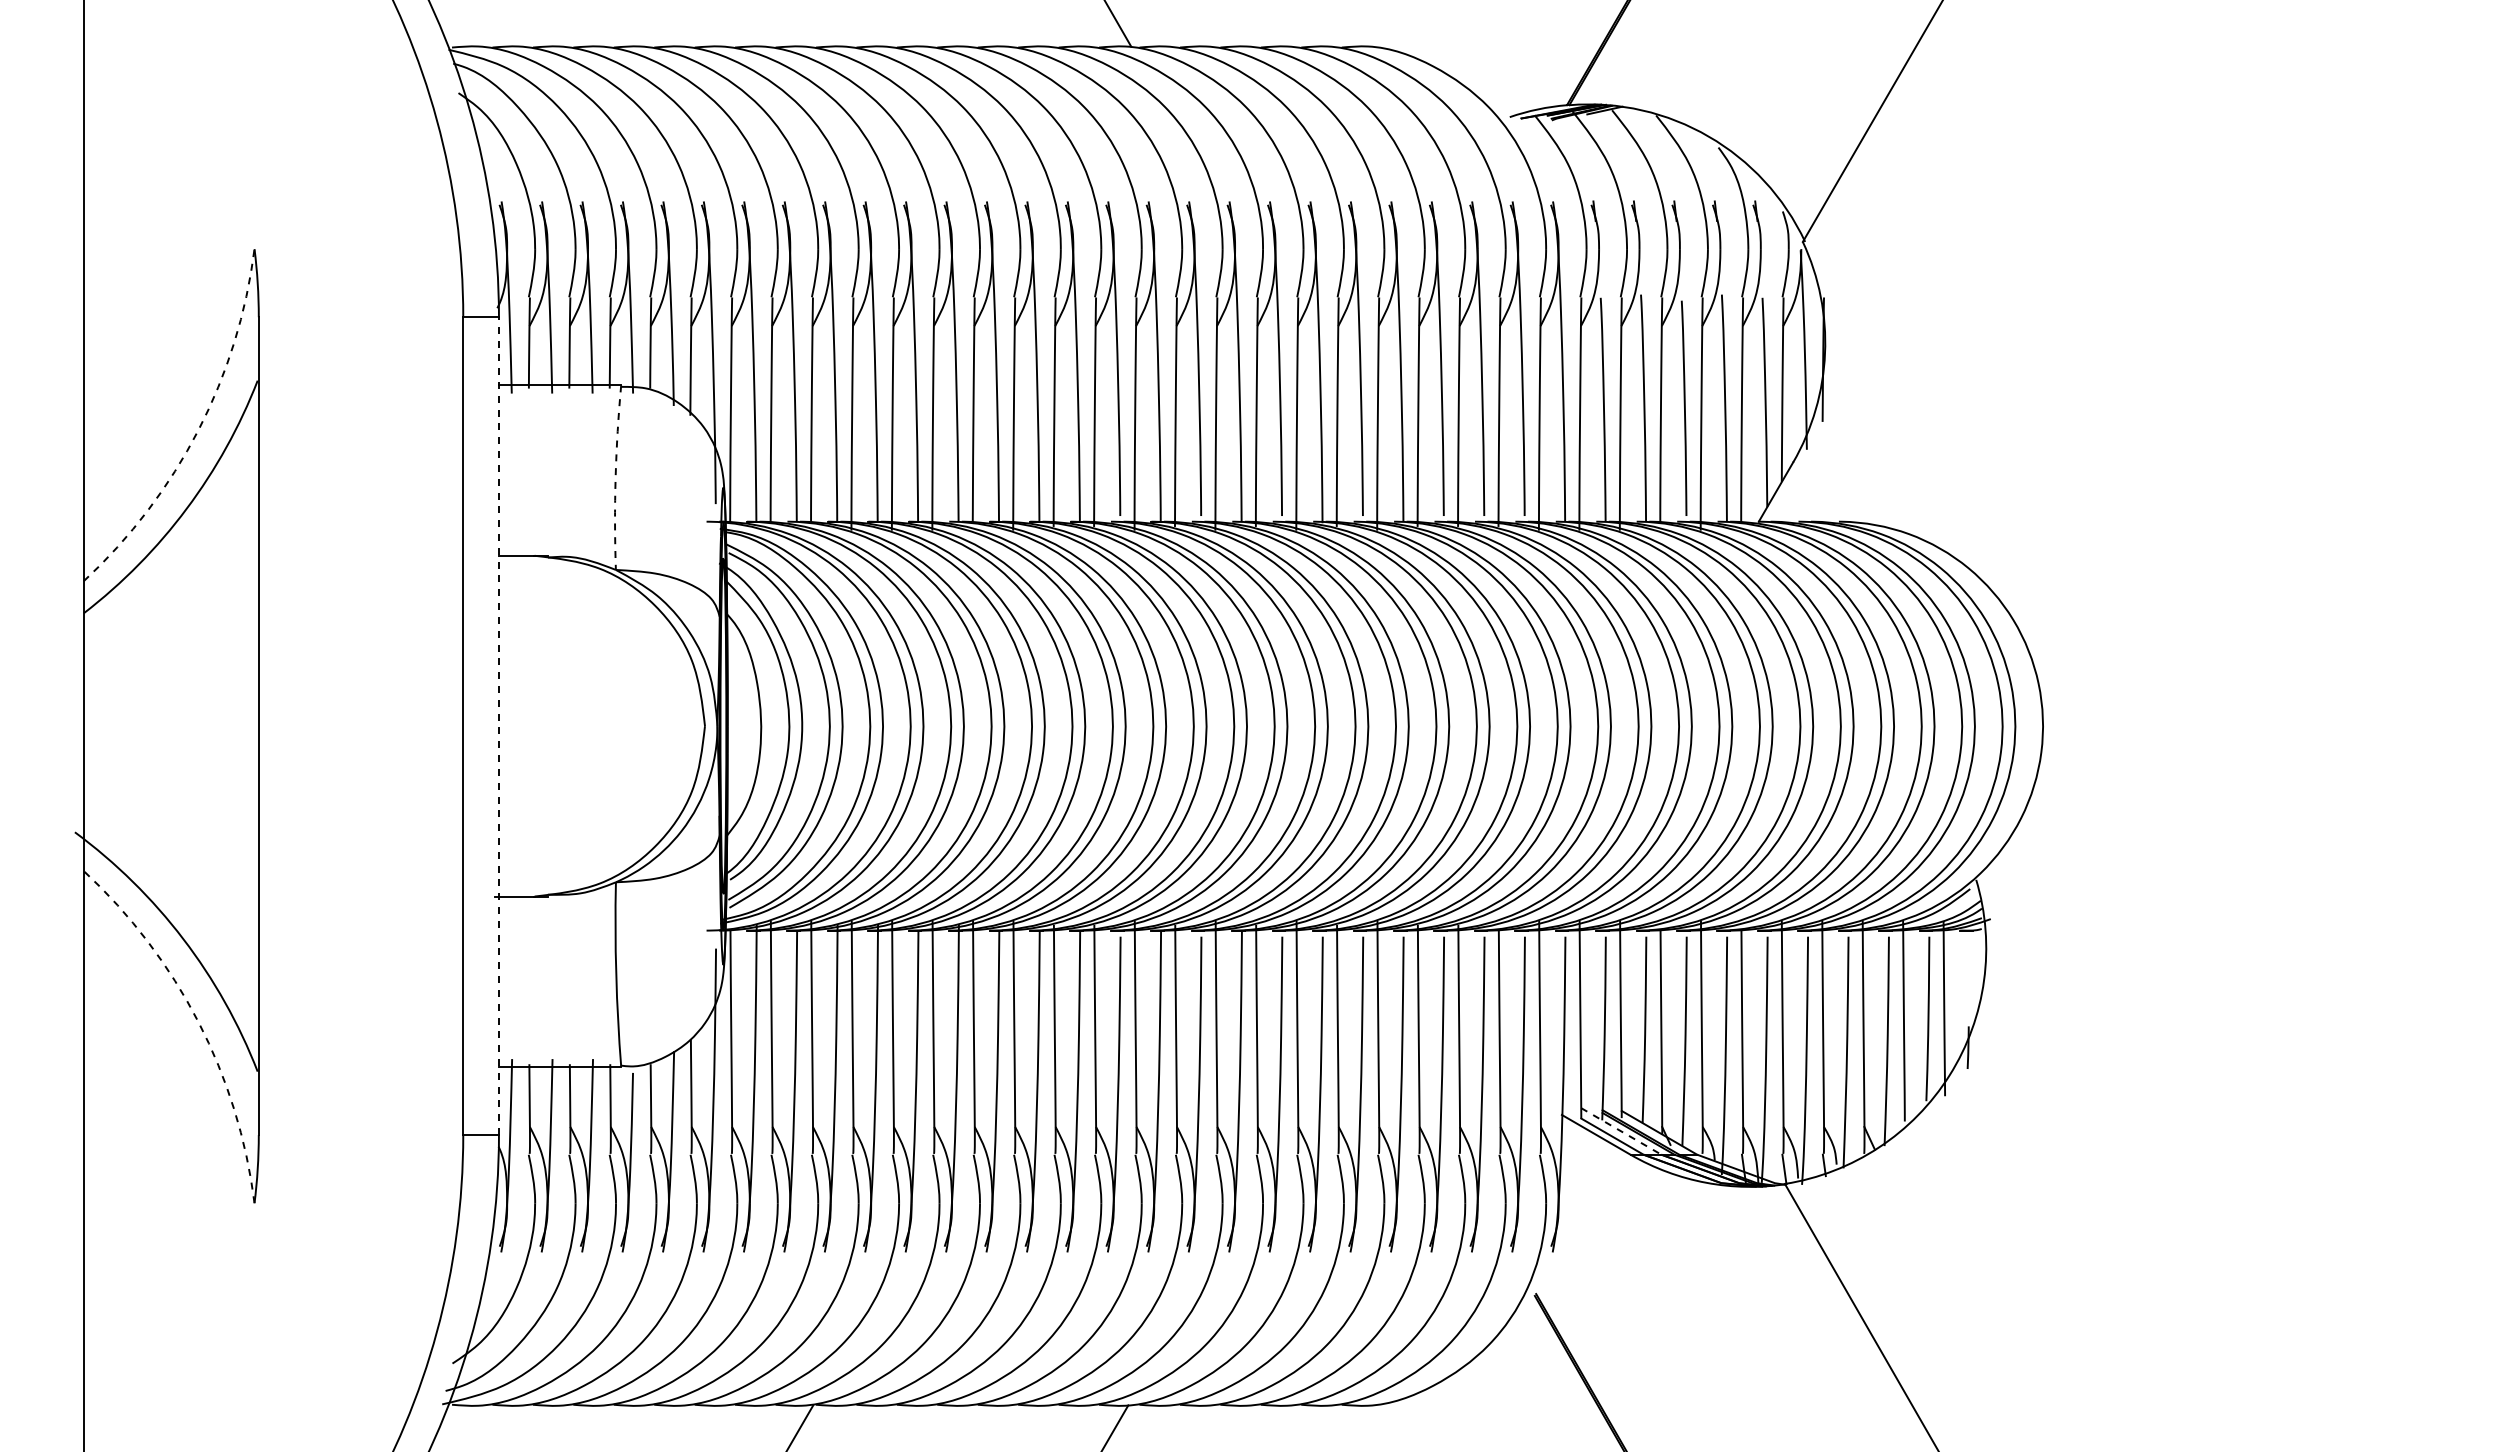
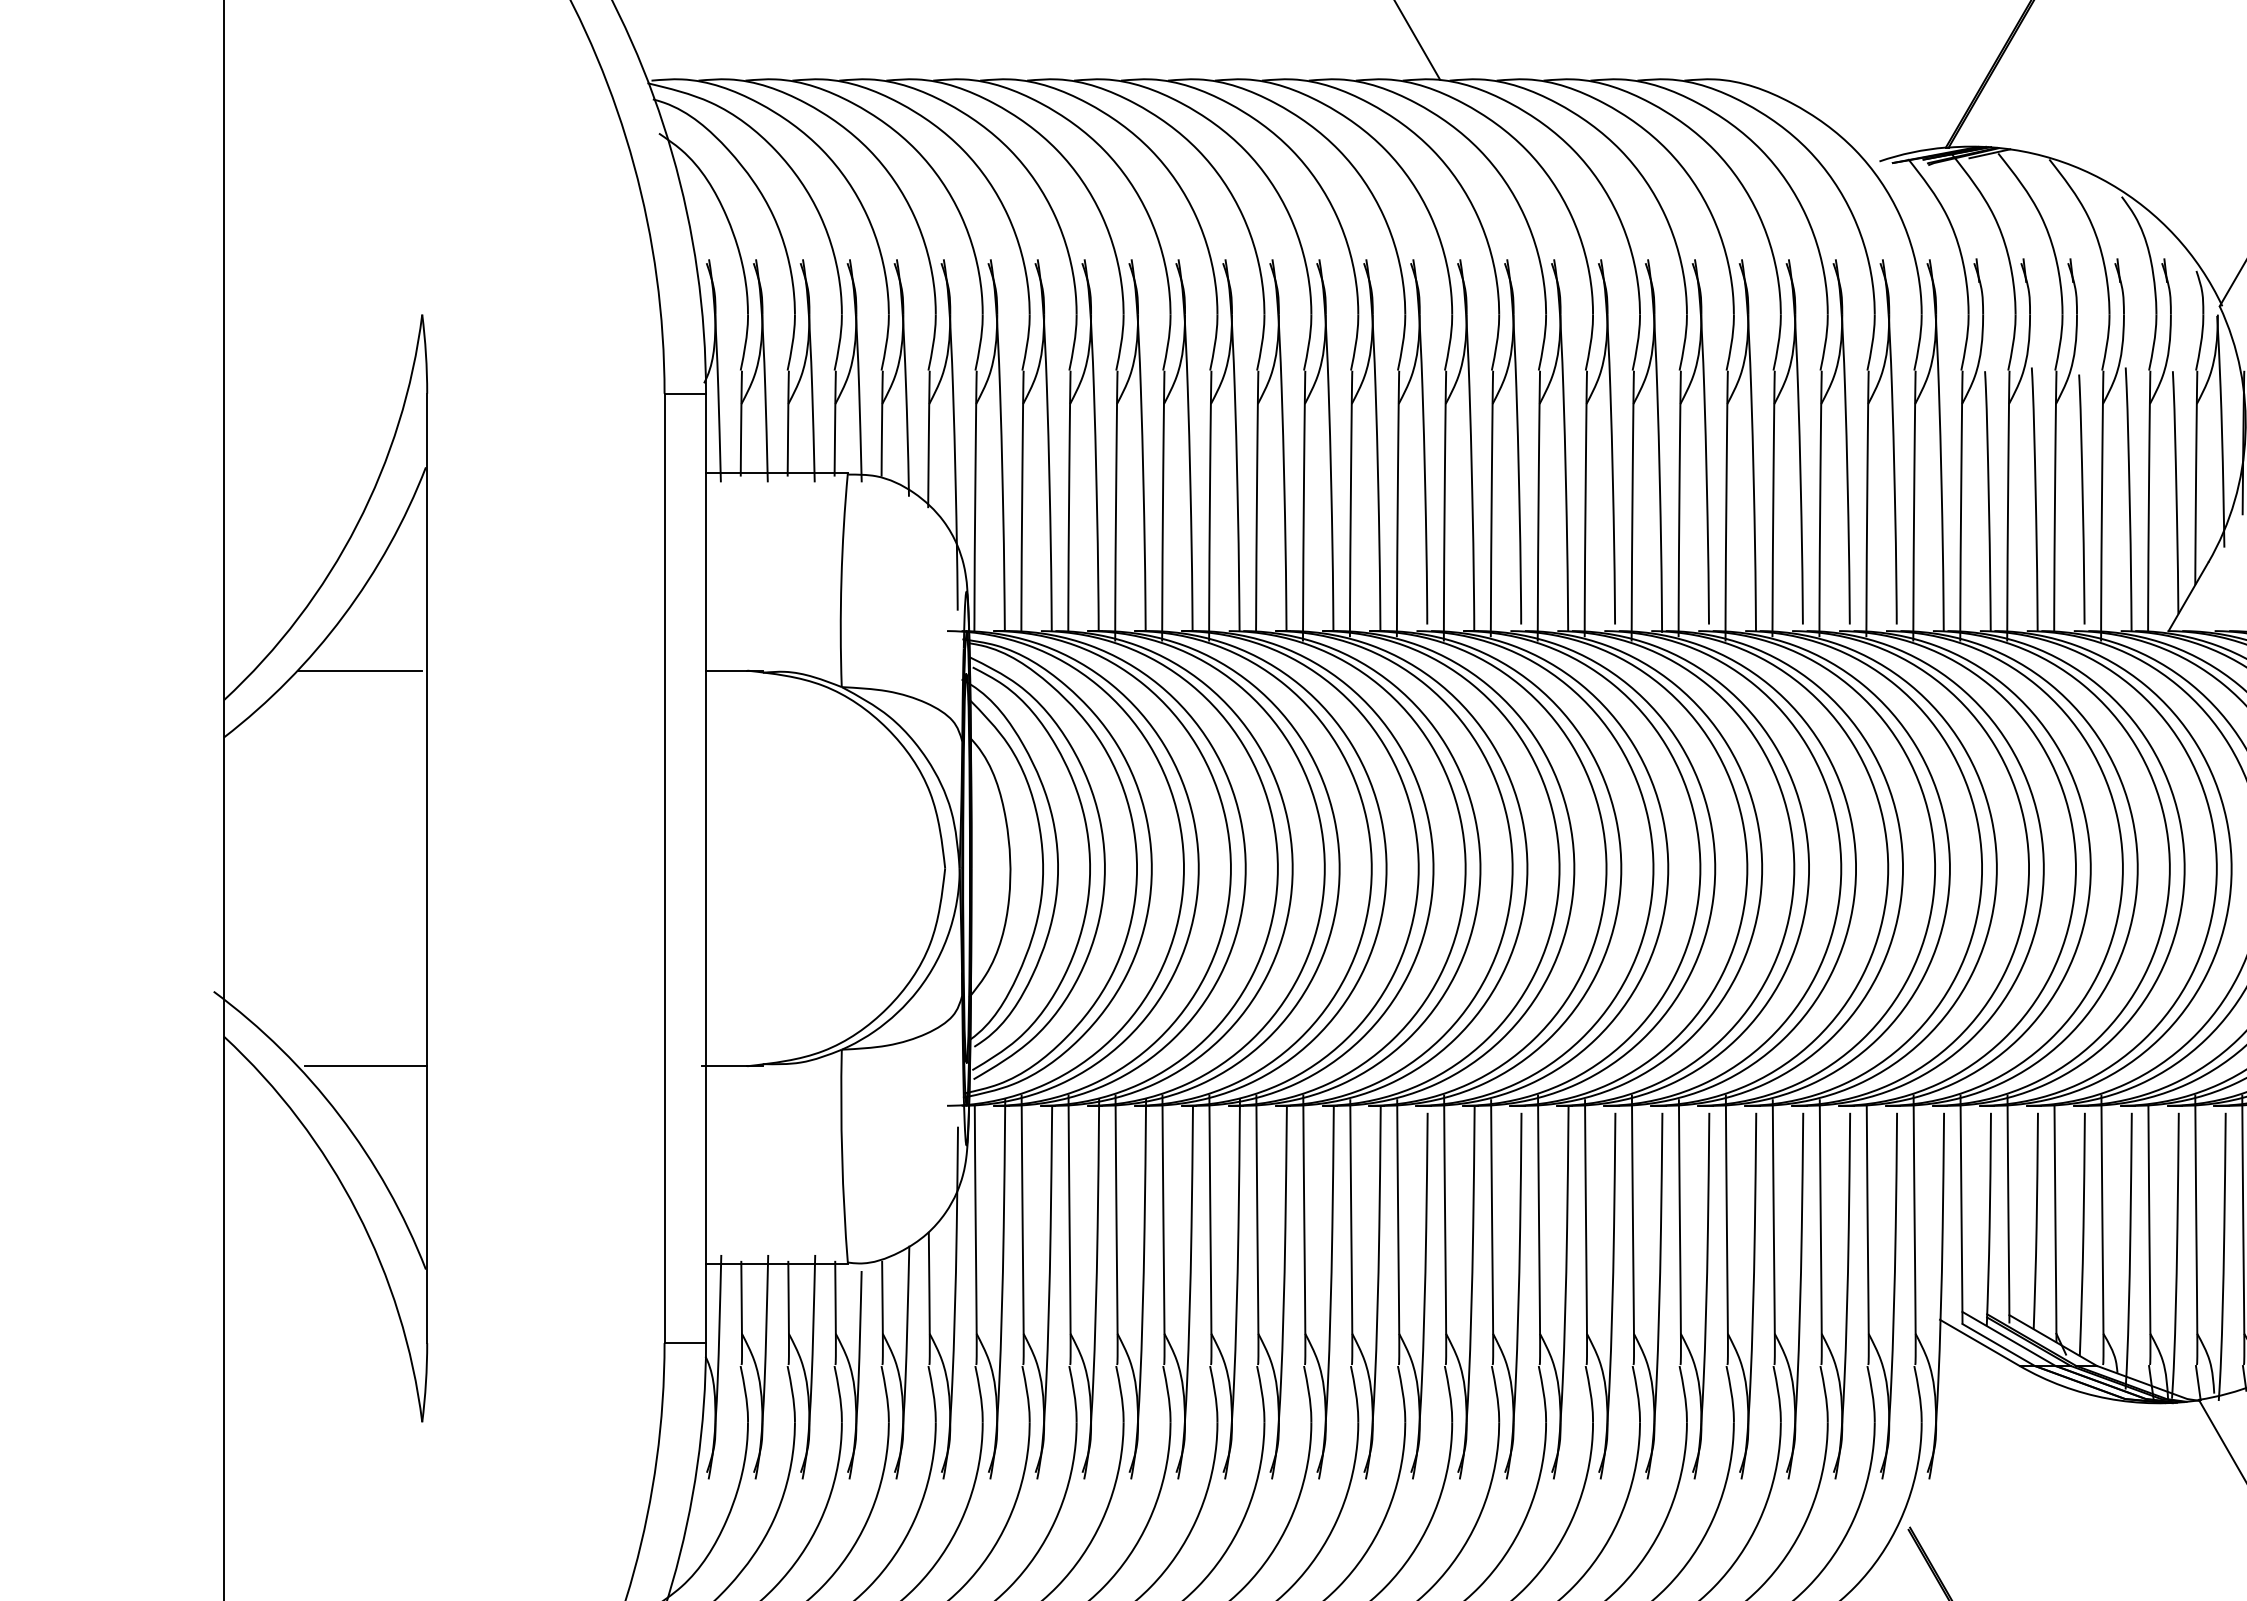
arc: (198, 430) -> (357, 525), dashed -> solid
arc: (615, 477) -> (841, 579), dashed -> solid
line: (200, 555) -> (359, 670), added
line: (498, 726) -> (705, 868), dashed -> solid
line: (205, 896) -> (365, 1066), added
arc: (198, 1022) -> (357, 1212), dashed -> solid
line: (1621, 1131) -> (2009, 1339), dashed -> solid

